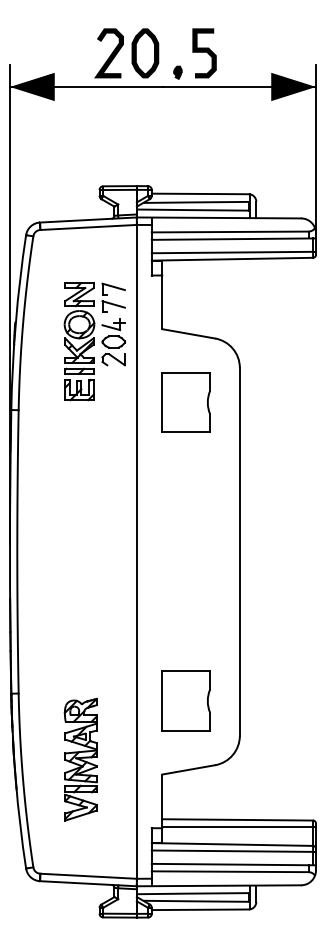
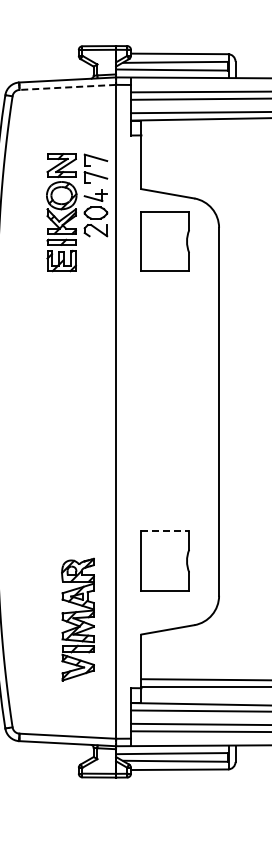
line: (88, 227) -> (67, 87), solid -> dashed
part: (94, 341) -> (76, 212), moved
part: (185, 402) -> (164, 241), moved
line: (186, 671) -> (165, 531), solid -> dashed
part: (80, 759) -> (77, 619), moved

